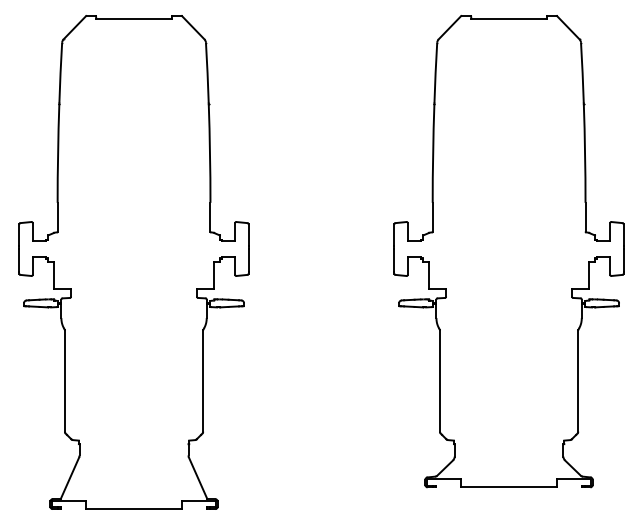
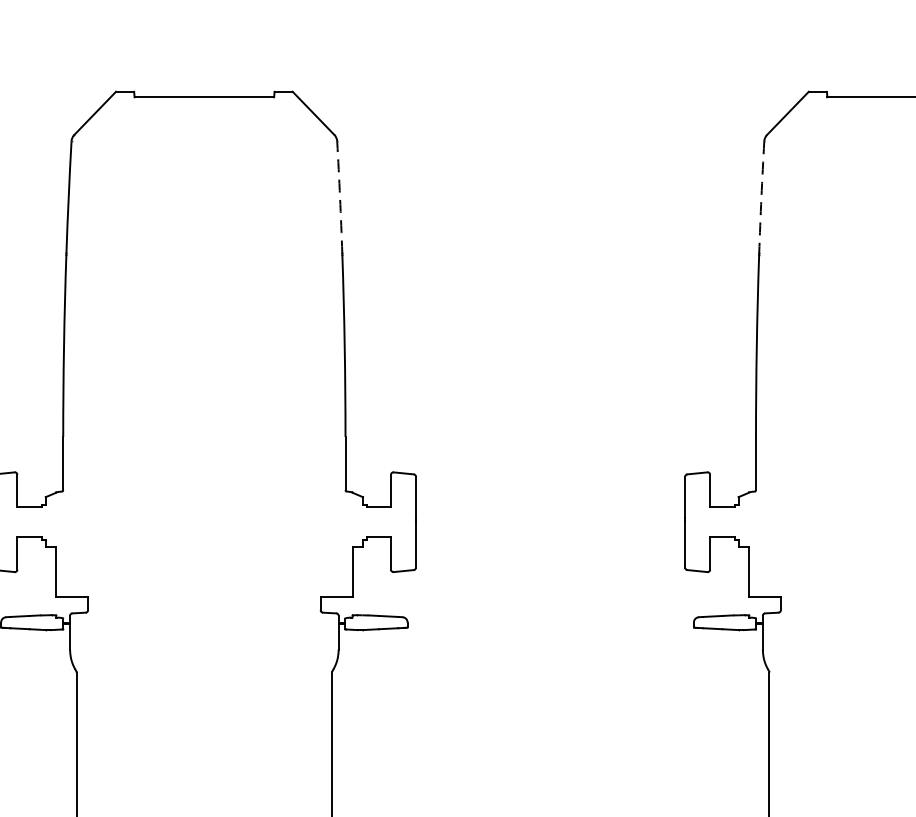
arc: (207, 73) -> (340, 198), solid -> dashed
arc: (435, 73) -> (761, 198), solid -> dashed

